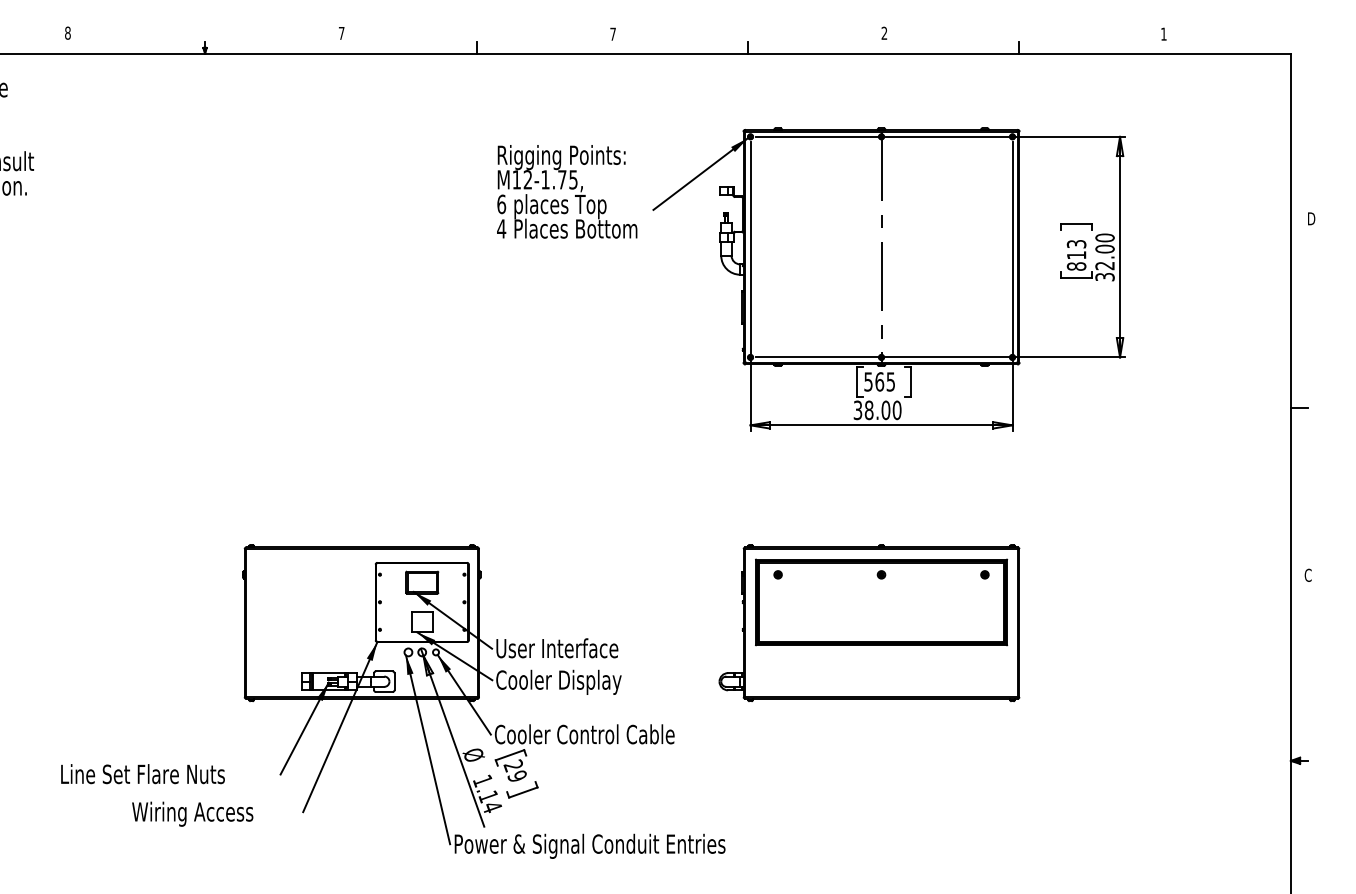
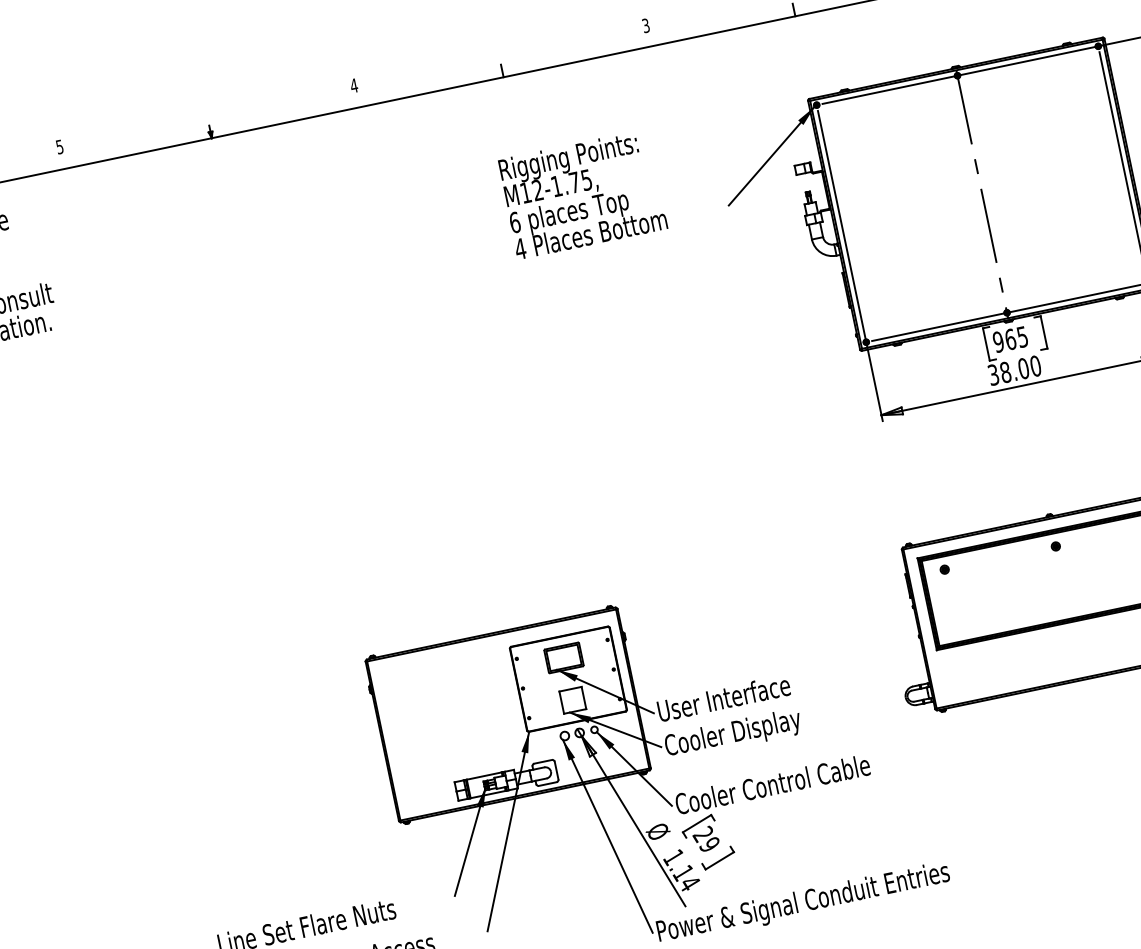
text: (67, 32) -> (59, 146), 8 -> 5
text: (341, 33) -> (353, 85), 7 -> 4
text: (612, 33) -> (645, 25), 7 -> 3
text: (567, 191) -> (582, 193), moved
text: (868, 381) -> (998, 341), 565 -> 965

